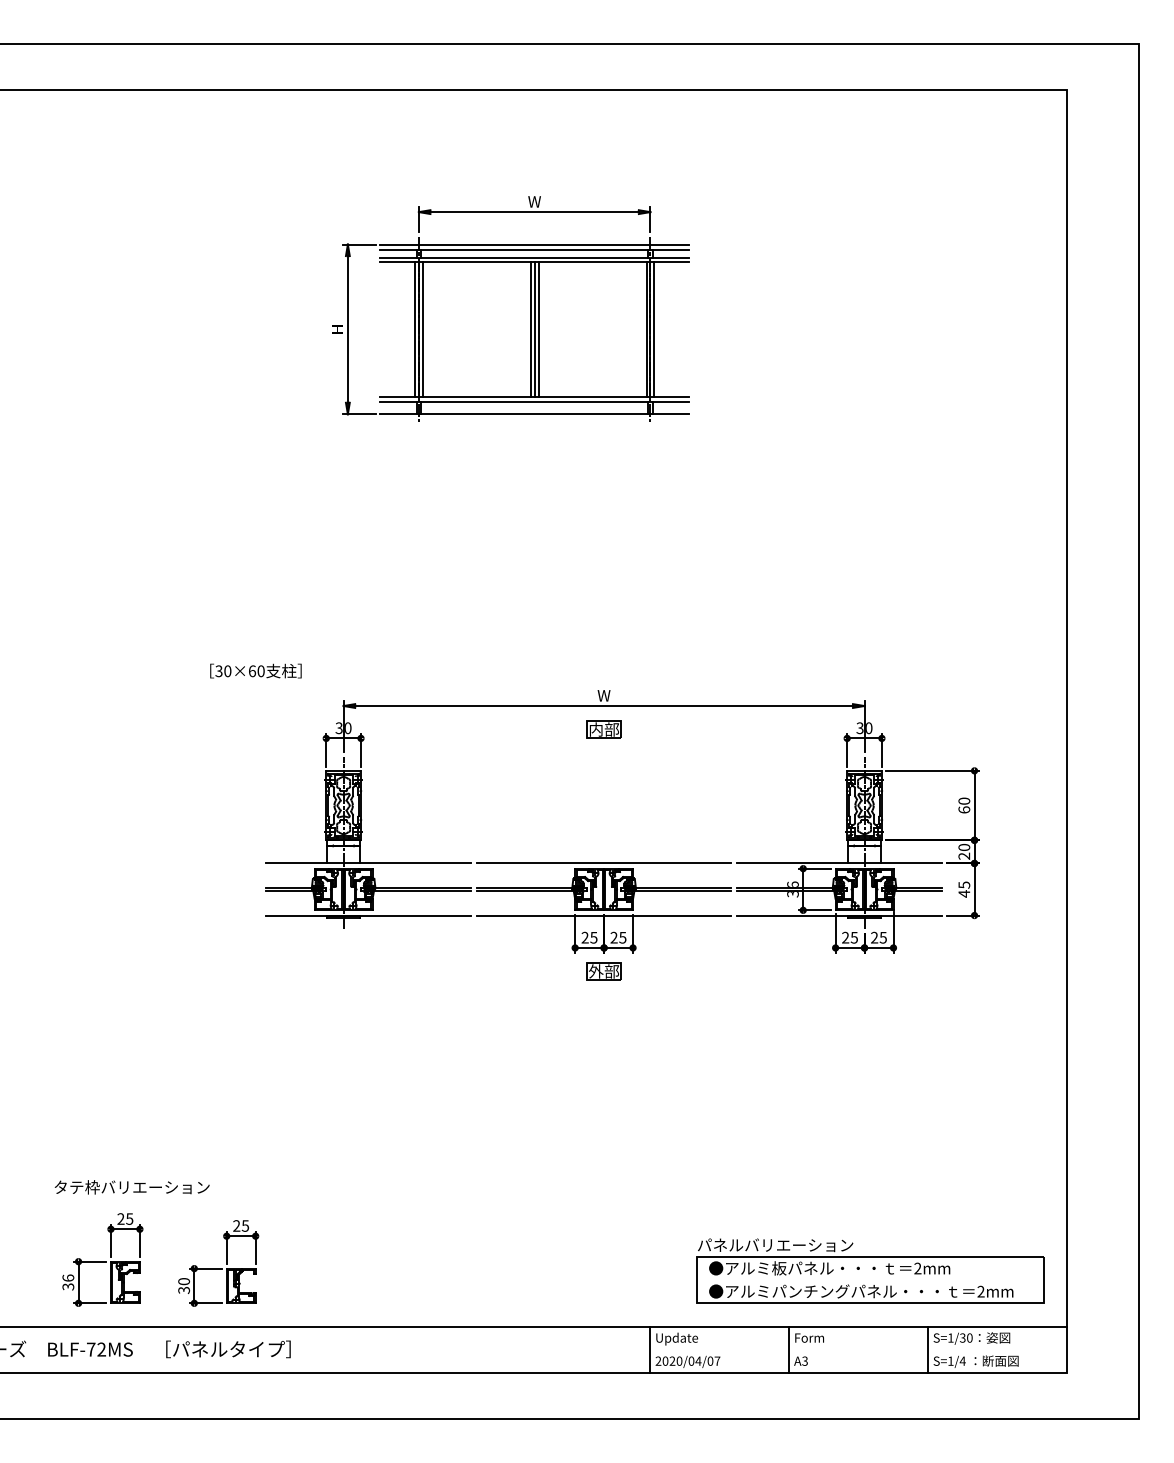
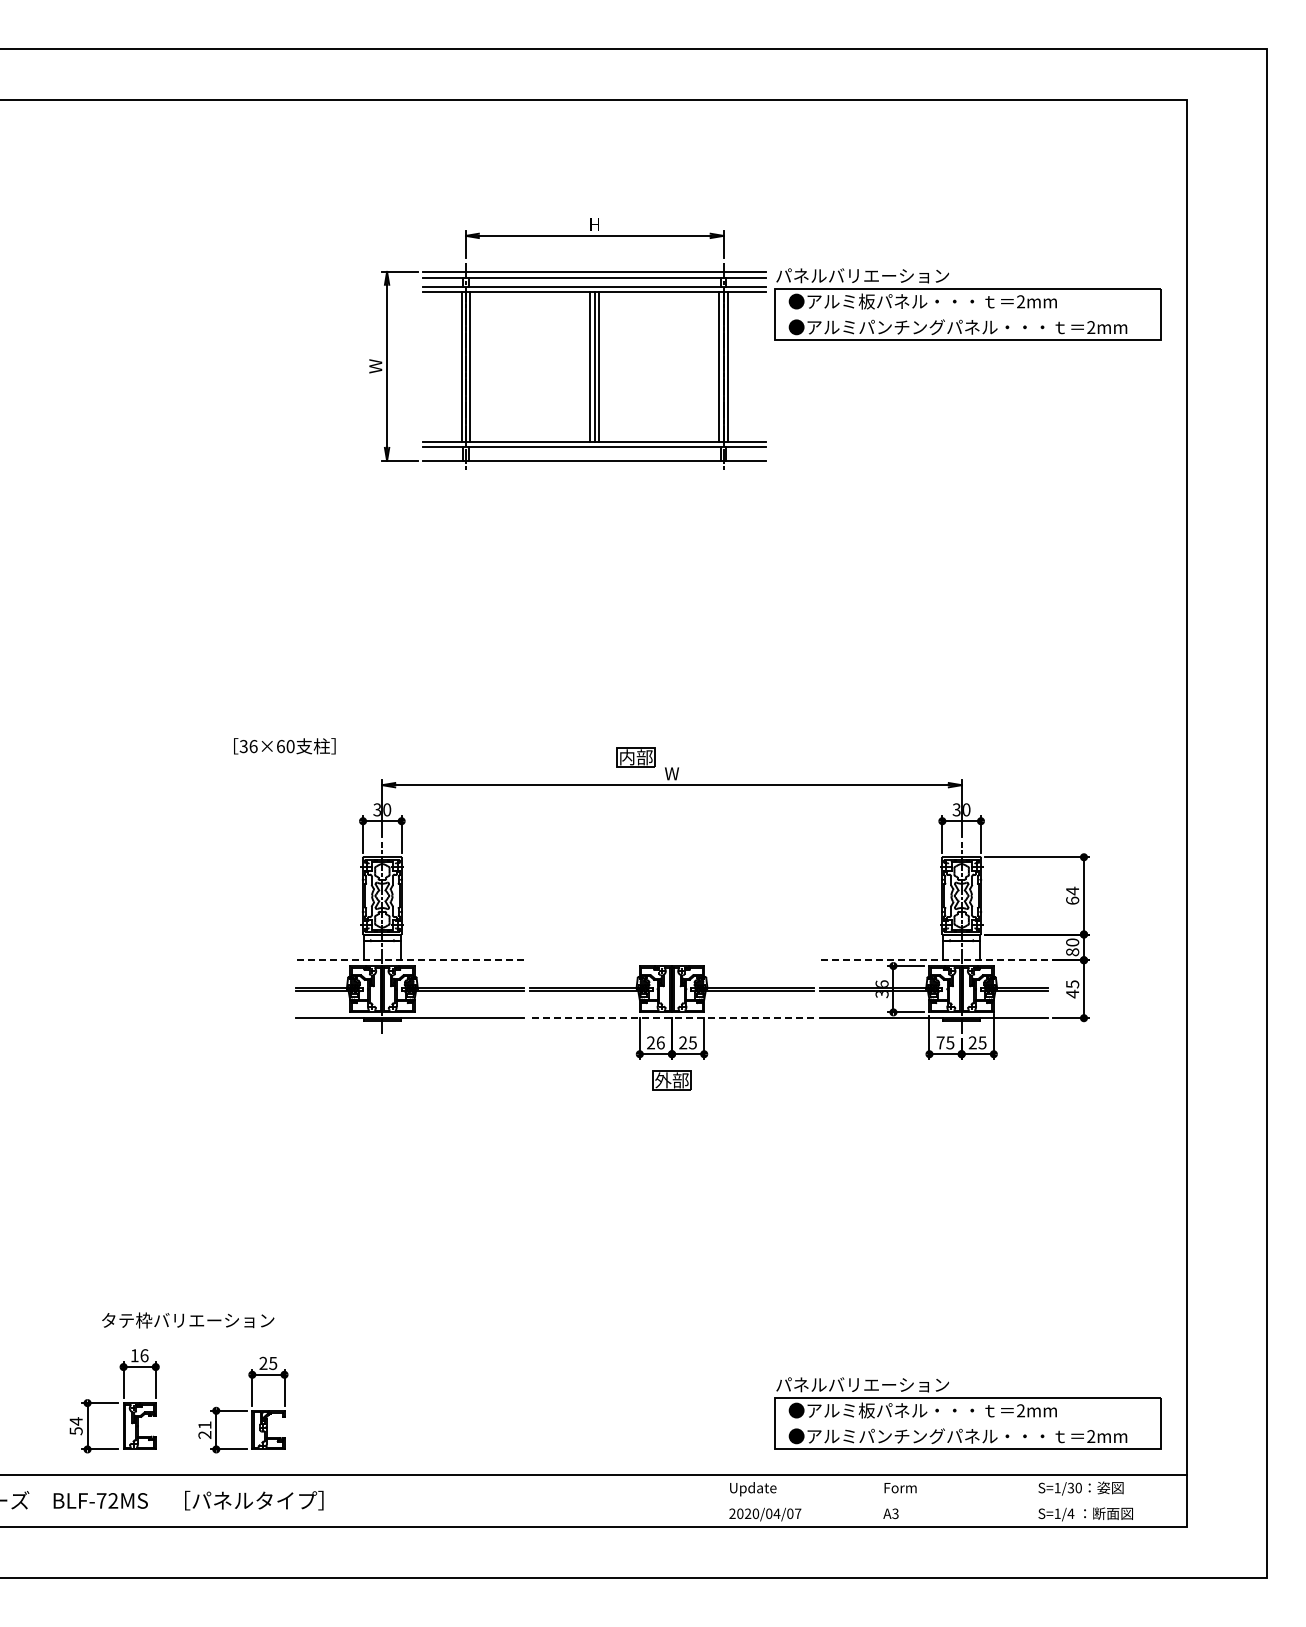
text: (534, 201) -> (594, 224), W -> H
part: (869, 273) -> (967, 304), added
text: (337, 329) -> (375, 366), H -> W
text: (227, 671) -> (253, 746), 30×60 -> 36×60
part: (603, 729) -> (635, 757), moved
text: (964, 800) -> (1072, 890), 60 -> 64
text: (964, 856) -> (1072, 952), 20 -> 80
line: (368, 863) -> (410, 960), solid -> dashed
line: (603, 863) -> (671, 960), removed
line: (839, 863) -> (933, 960), solid -> dashed
line: (604, 915) -> (672, 1018), solid -> dashed
text: (593, 937) -> (660, 1042), 25 -> 26
text: (845, 937) -> (940, 1042), 25 -> 75
text: (132, 1187) -> (188, 1320), moved
text: (125, 1218) -> (139, 1355), 25 -> 16
text: (67, 1281) -> (75, 1425), 36 -> 54
text: (183, 1286) -> (204, 1430), 30 -> 21
line: (650, 1349) -> (723, 1500), removed
line: (788, 1349) -> (877, 1500), removed
line: (928, 1349) -> (1032, 1500), removed

